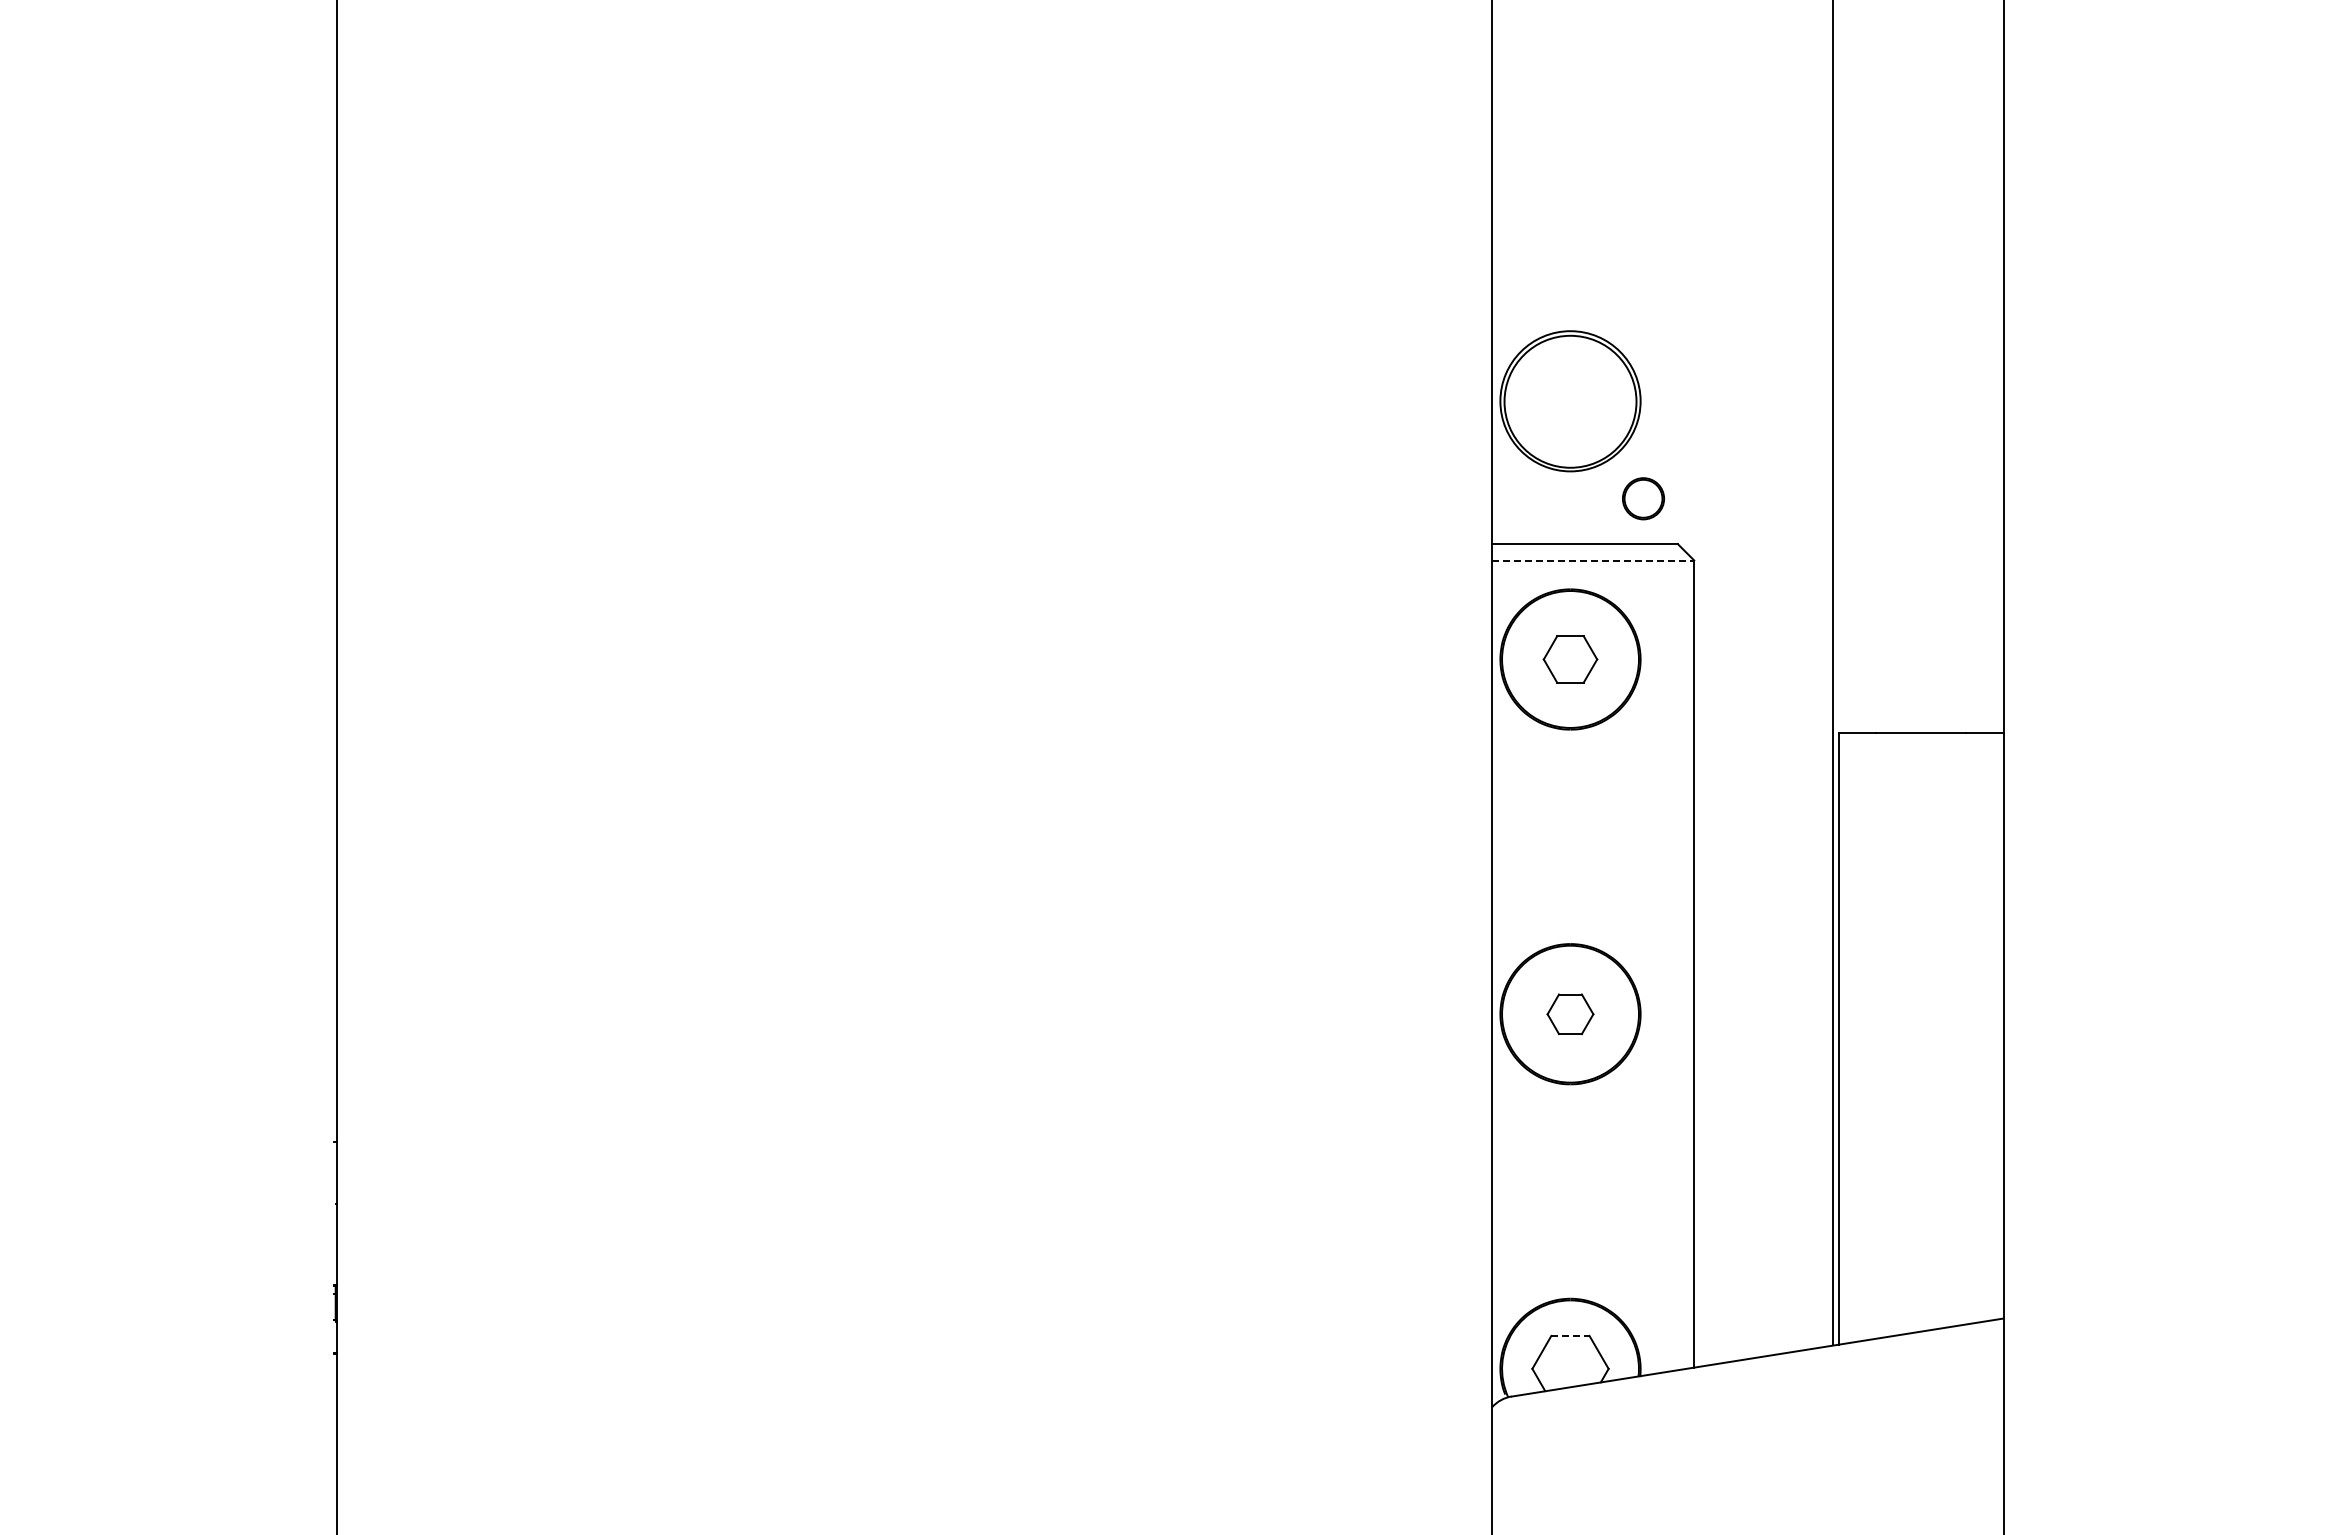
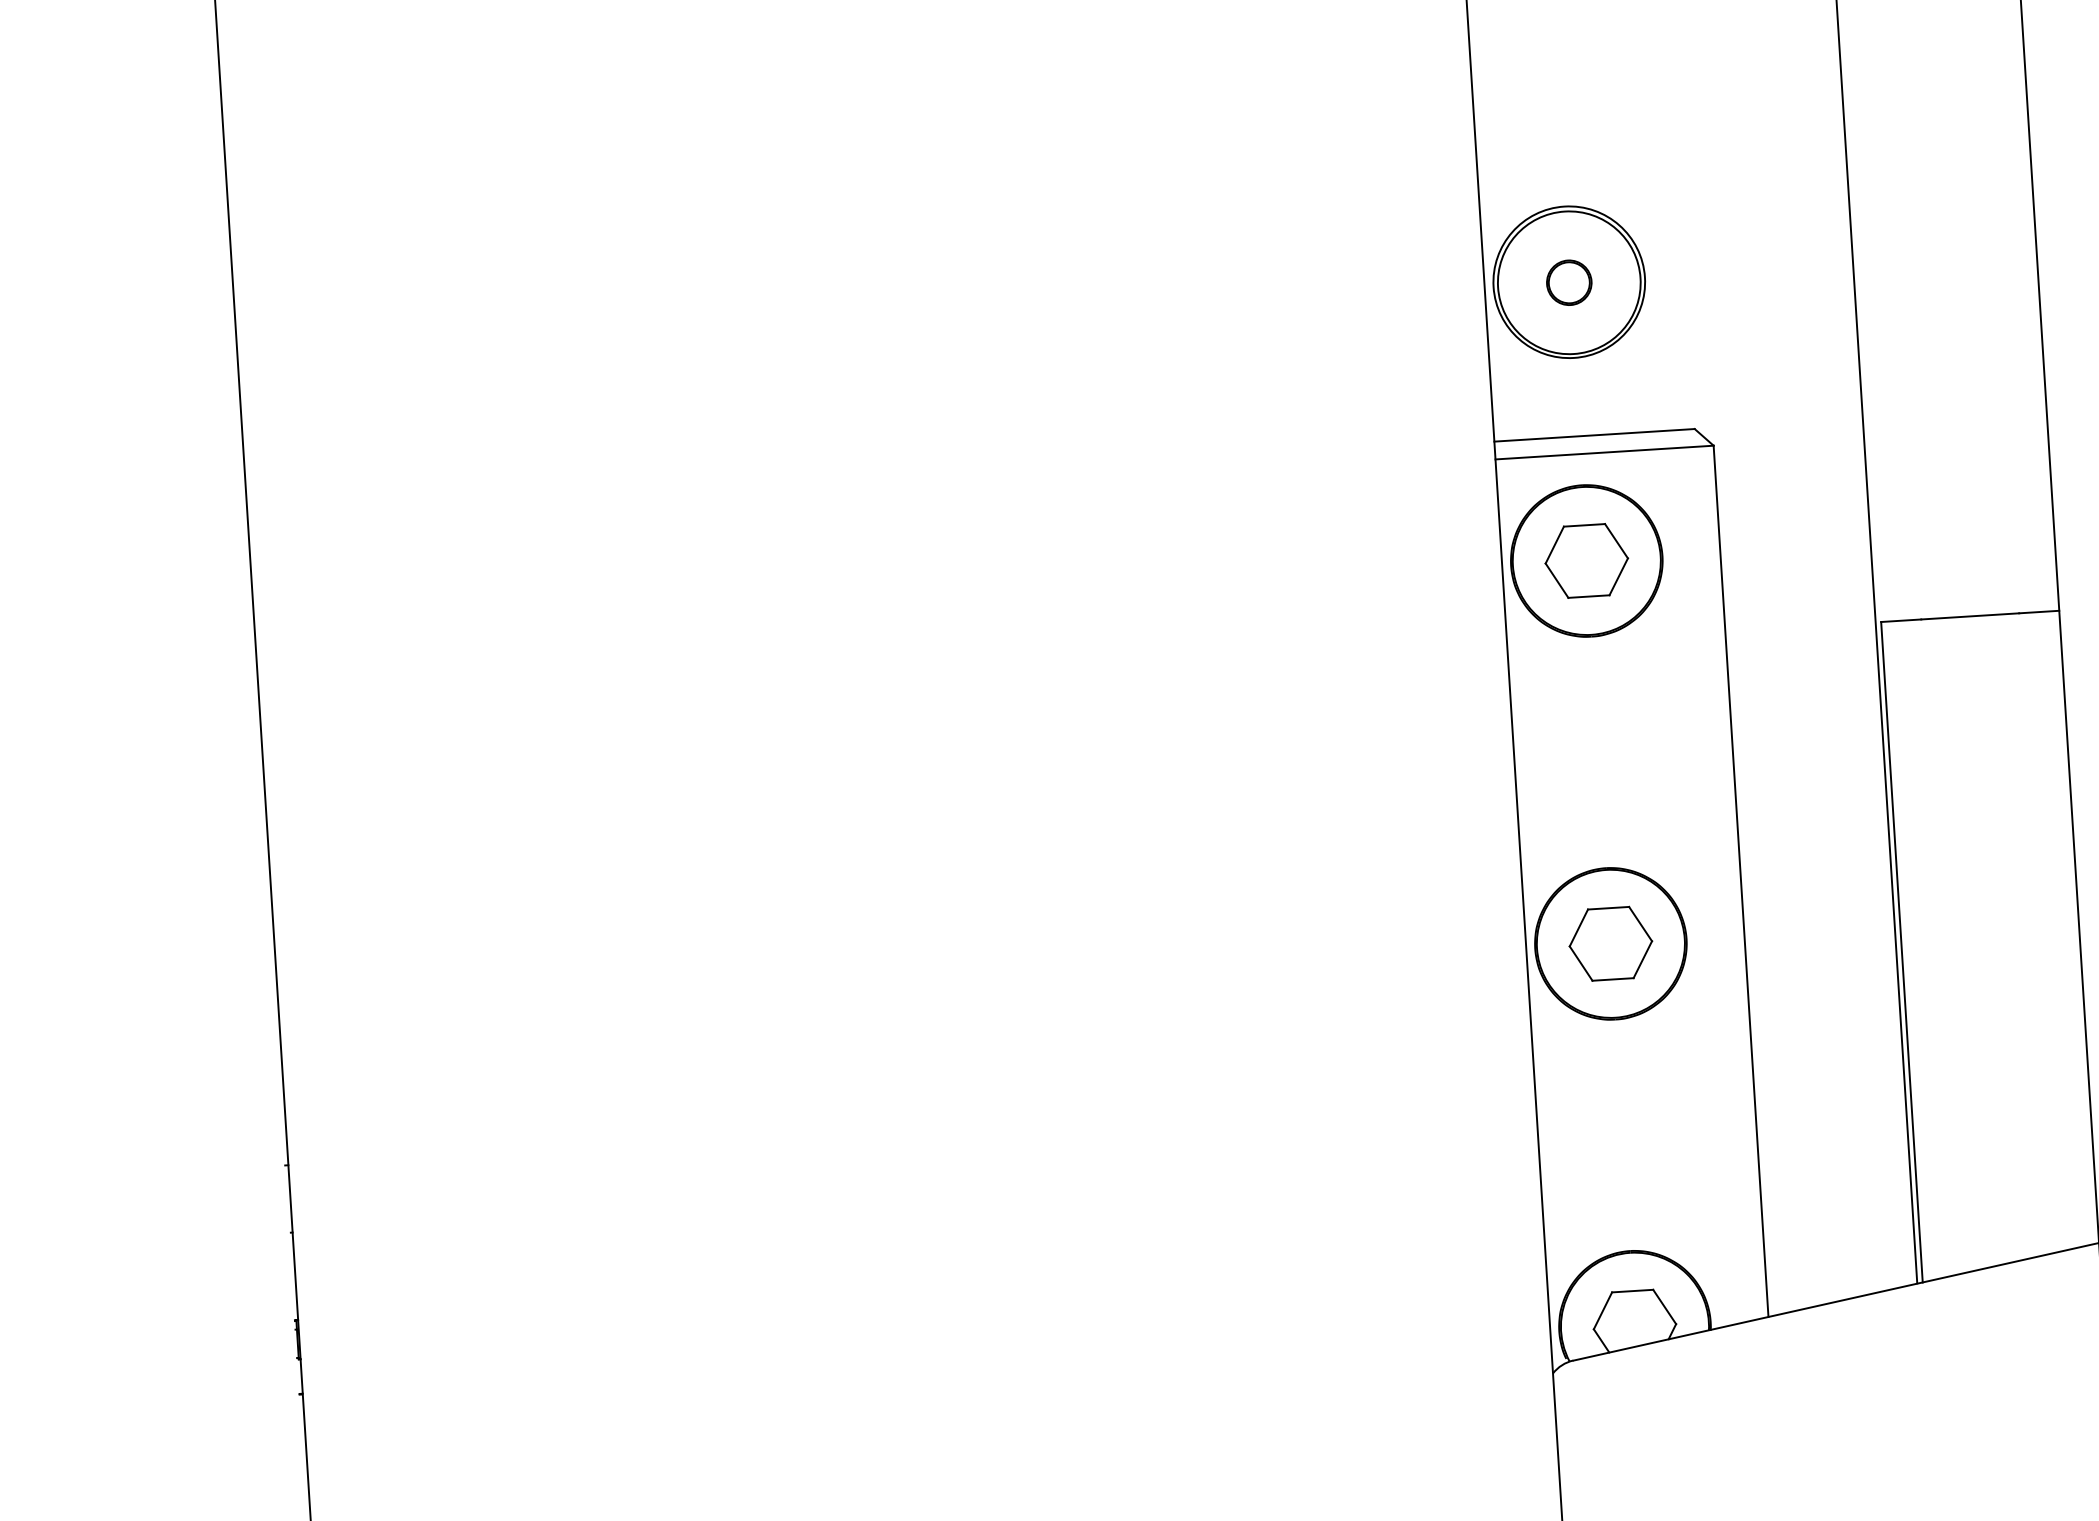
part: (1643, 498) -> (1569, 282), moved
line: (1593, 560) -> (1604, 452), dashed -> solid
part: (1570, 659) -> (1586, 560), size x1.43
part: (1570, 1014) -> (1610, 944), size x1.67
line: (1570, 1335) -> (1632, 1290), dashed -> solid

